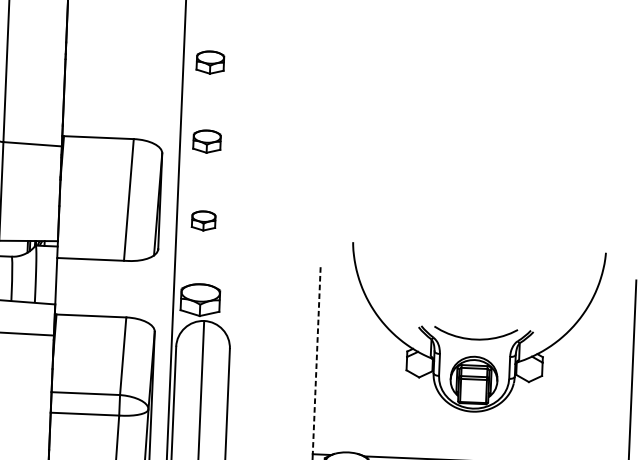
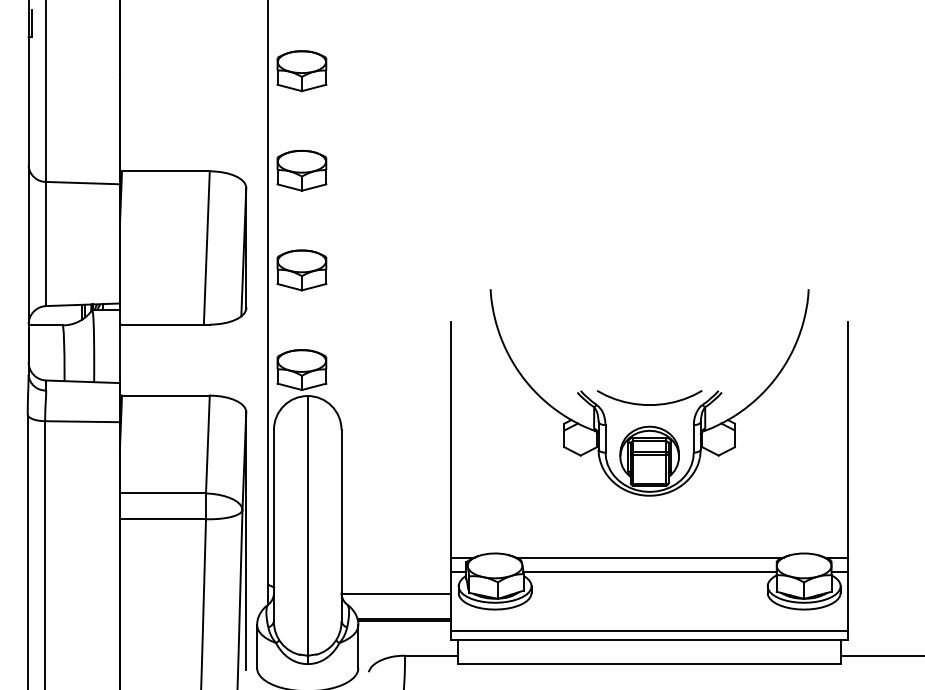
part: (210, 62) -> (301, 71), size x1.43
part: (206, 141) -> (301, 170), size x1.43
part: (203, 220) -> (301, 270), size x1.67
line: (317, 360) -> (451, 439), dashed -> solid

